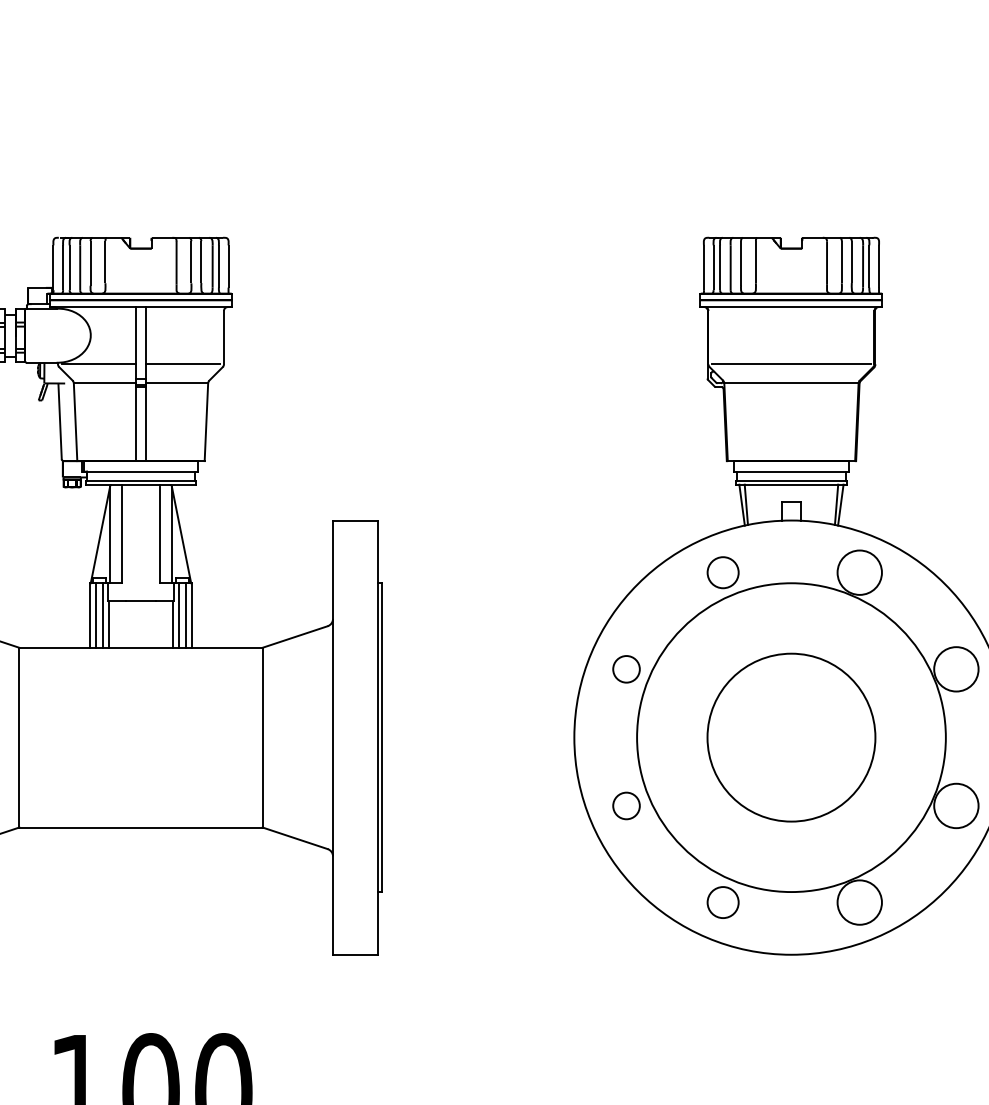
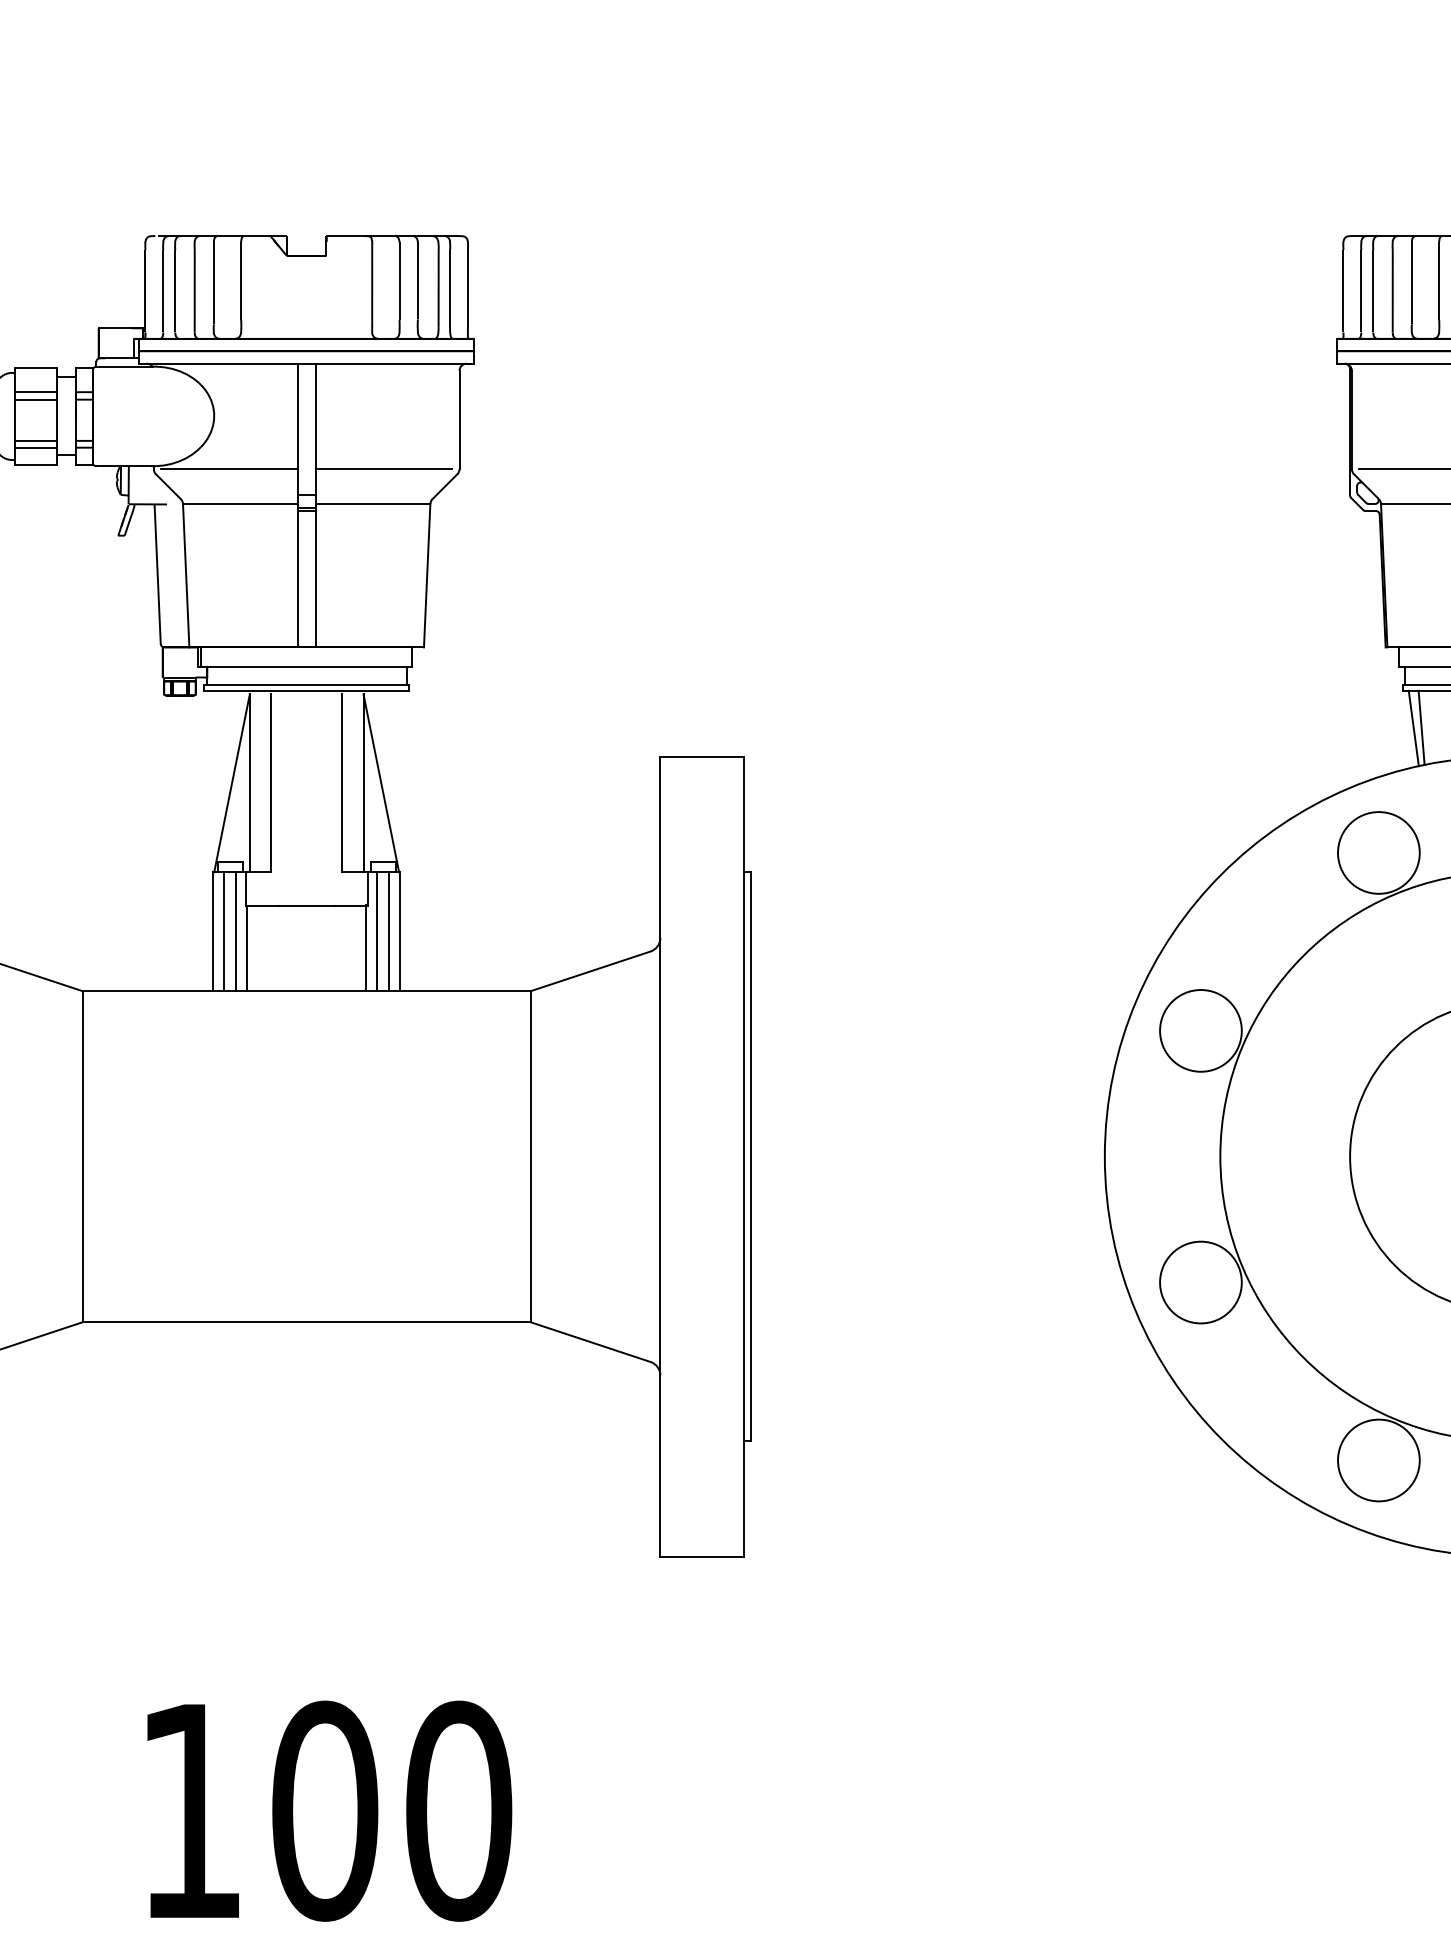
circle: (722, 572) -> (1377, 852), size x1.43
circle: (626, 669) -> (1200, 1031), size x1.67
circle: (626, 805) -> (1200, 1281), size x1.67
circle: (722, 902) -> (1377, 1460), size x1.43

